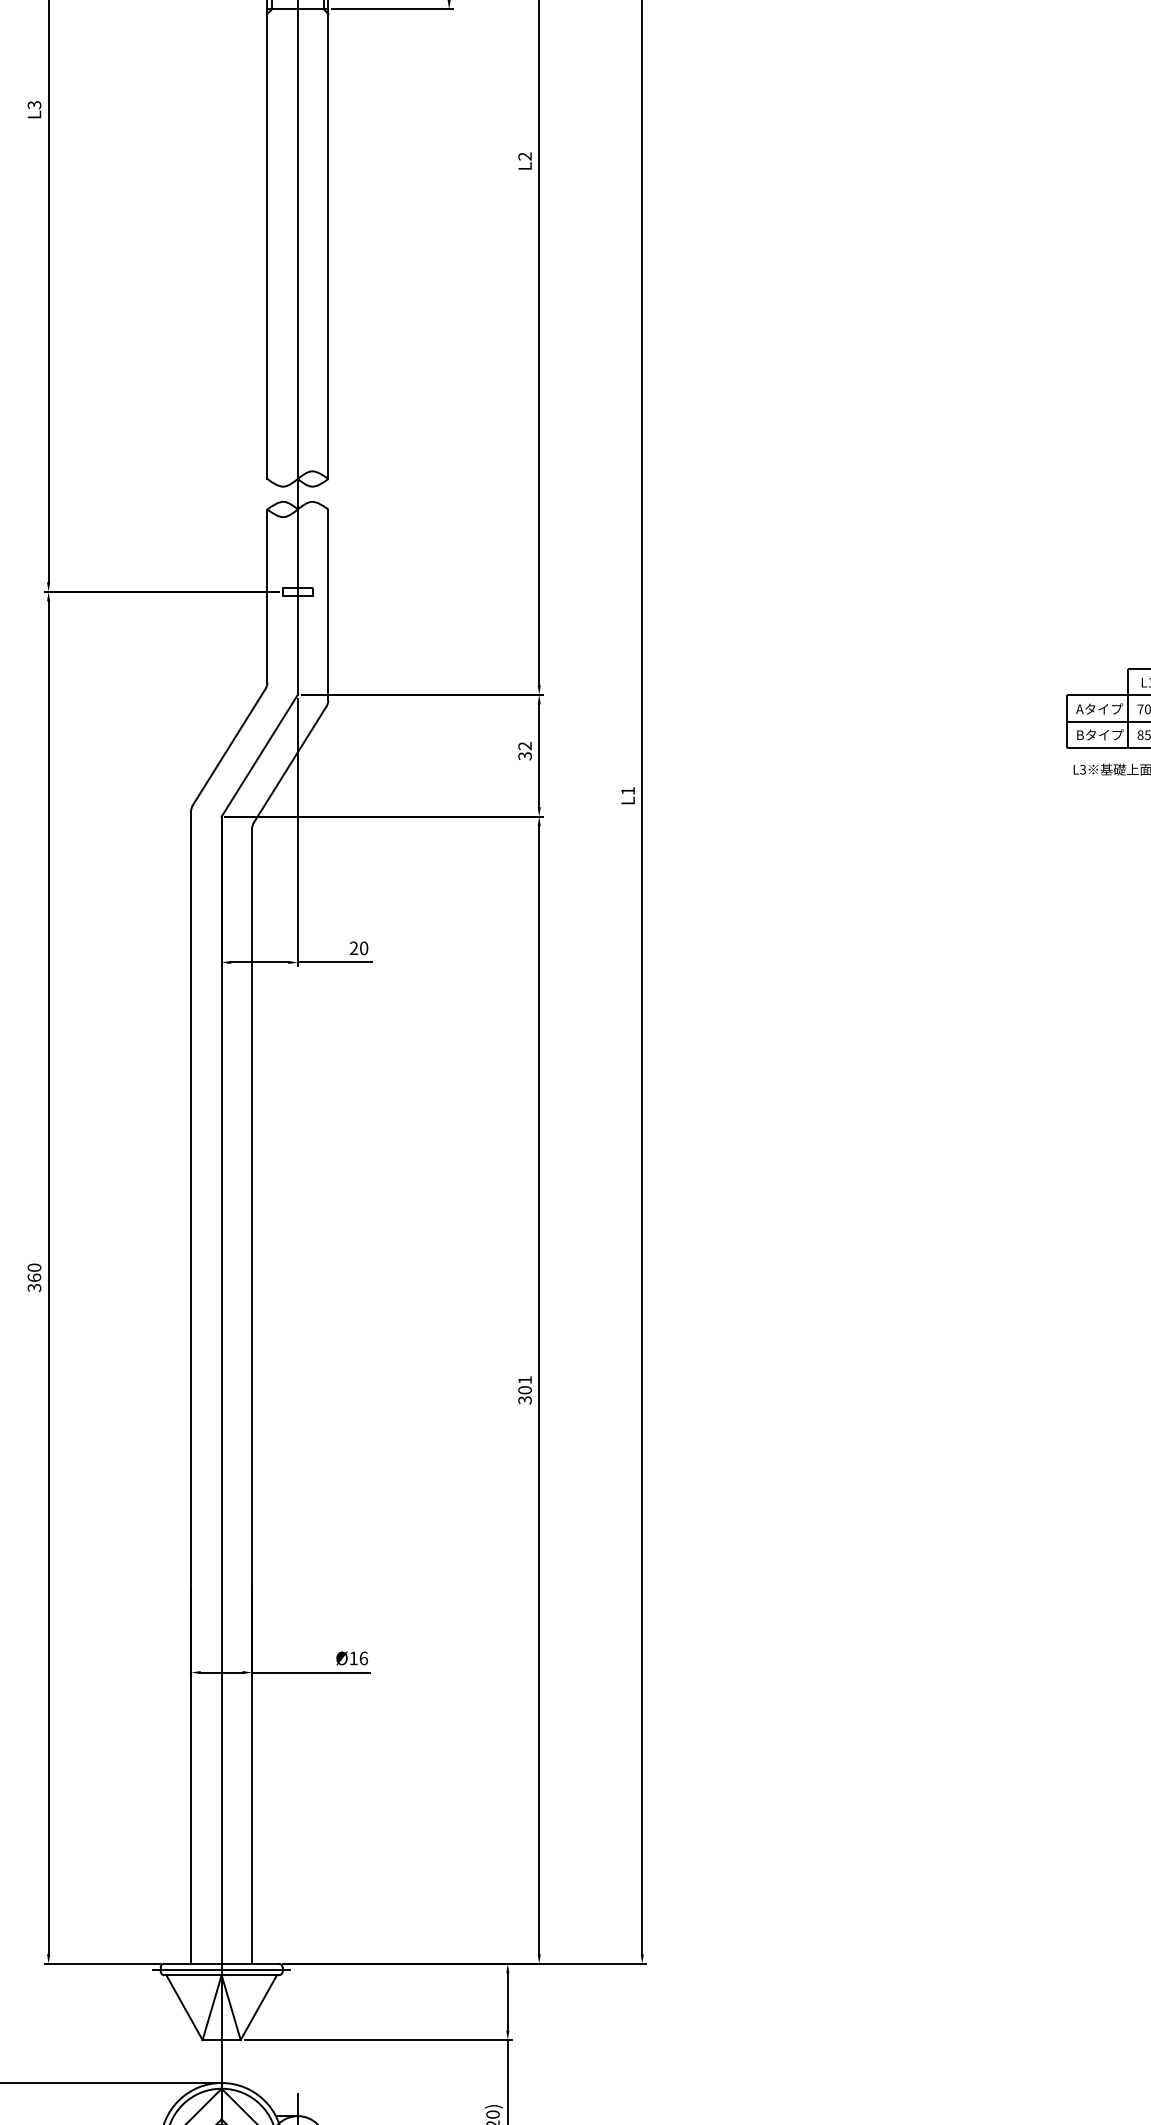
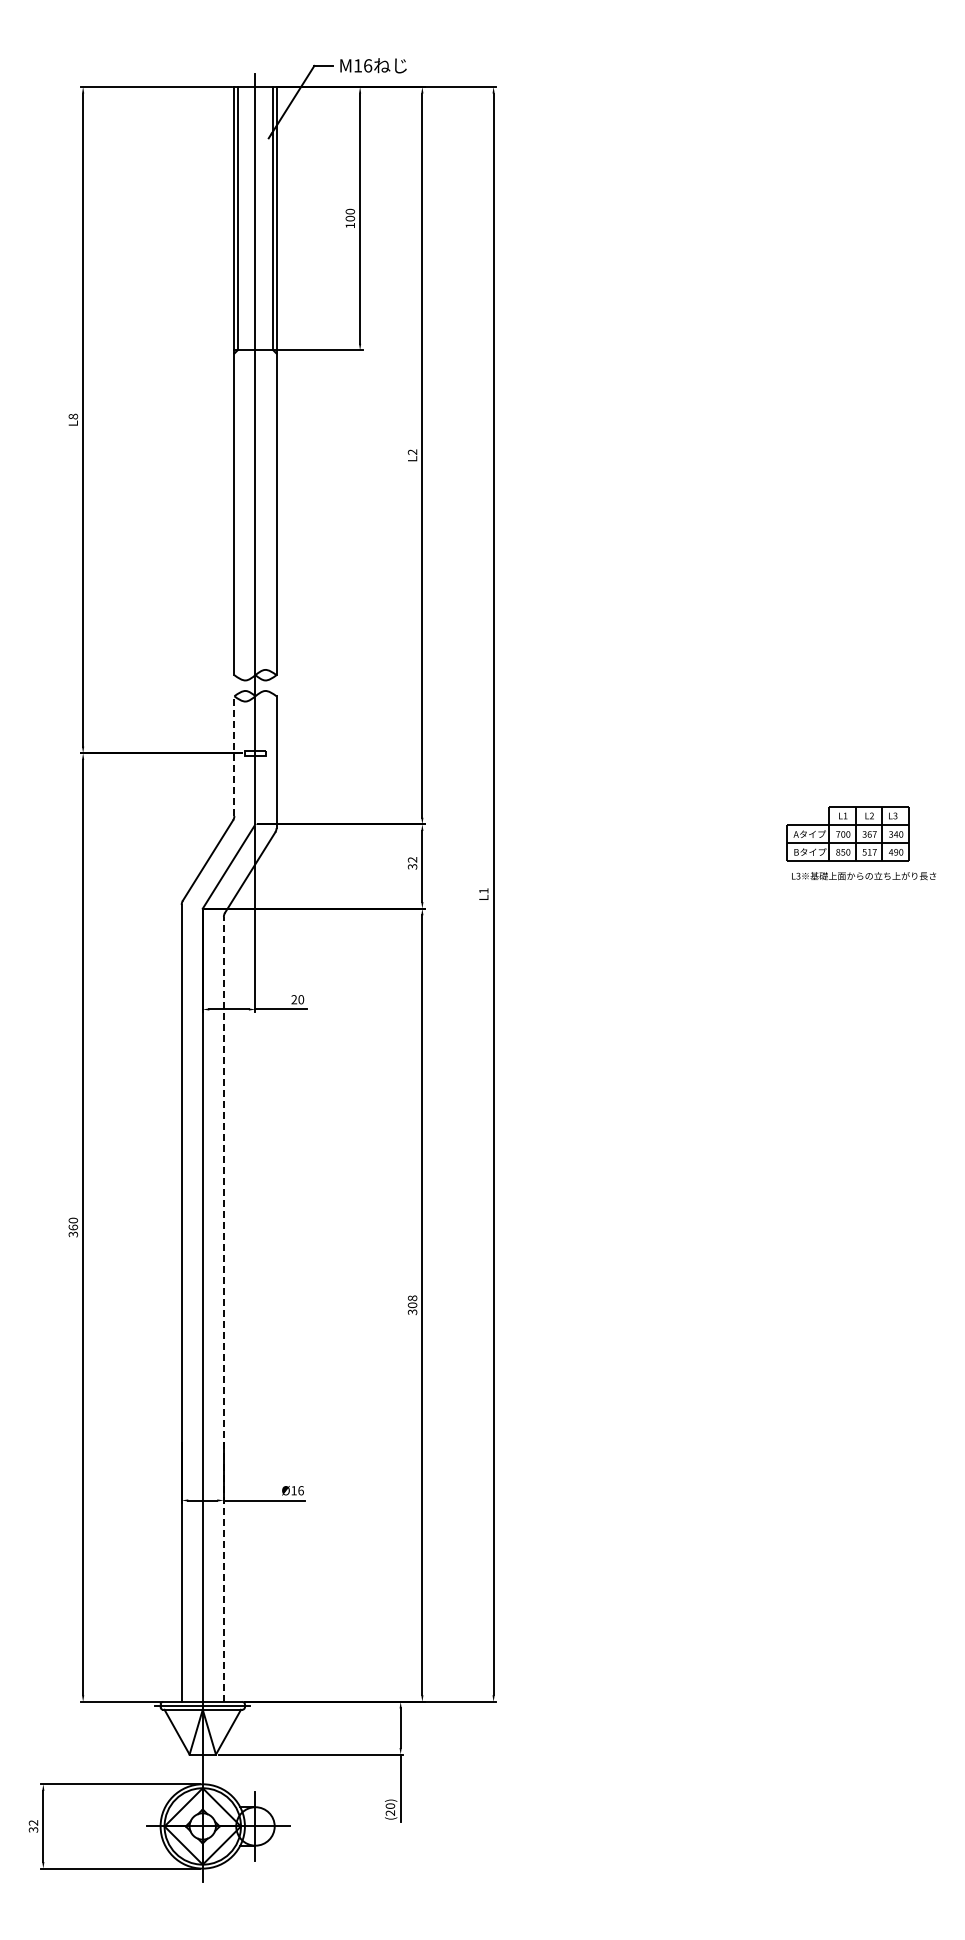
text: (33, 104) -> (72, 416), L3 -> L8
line: (267, 596) -> (234, 756), solid -> dashed
text: (524, 1380) -> (412, 1298), 301 -> 308
line: (251, 1394) -> (223, 1308), solid -> dashed

